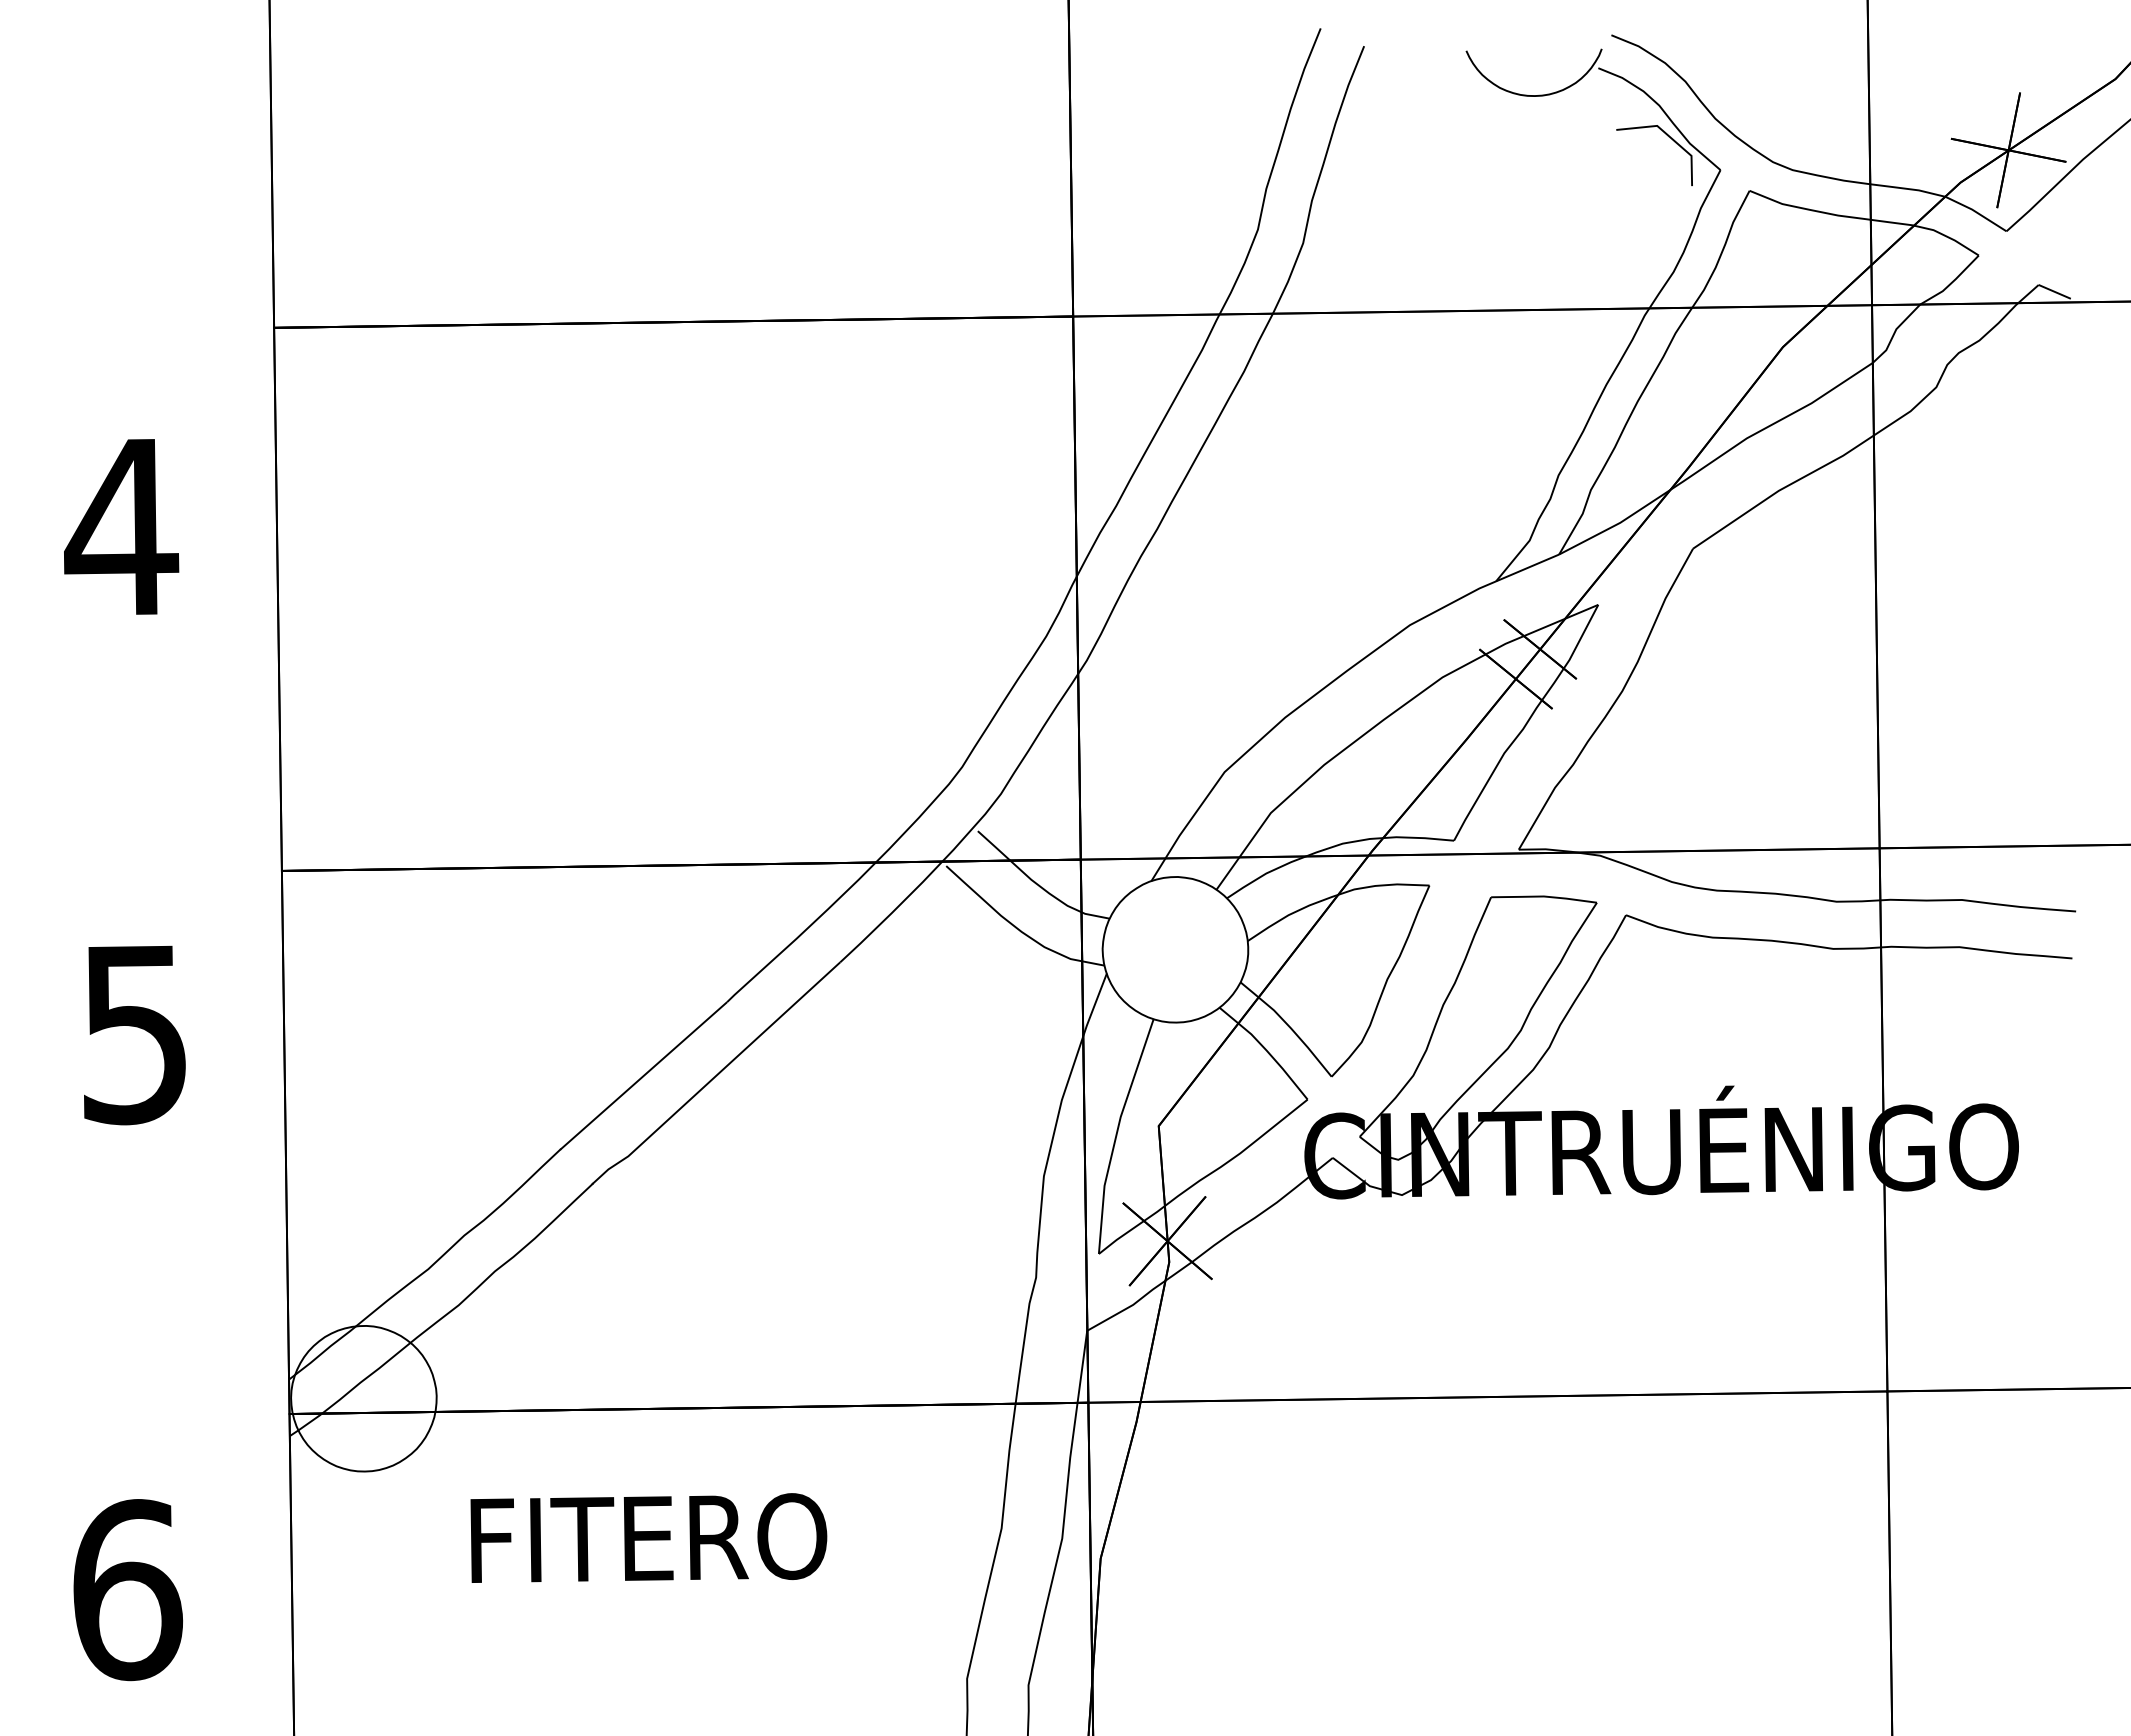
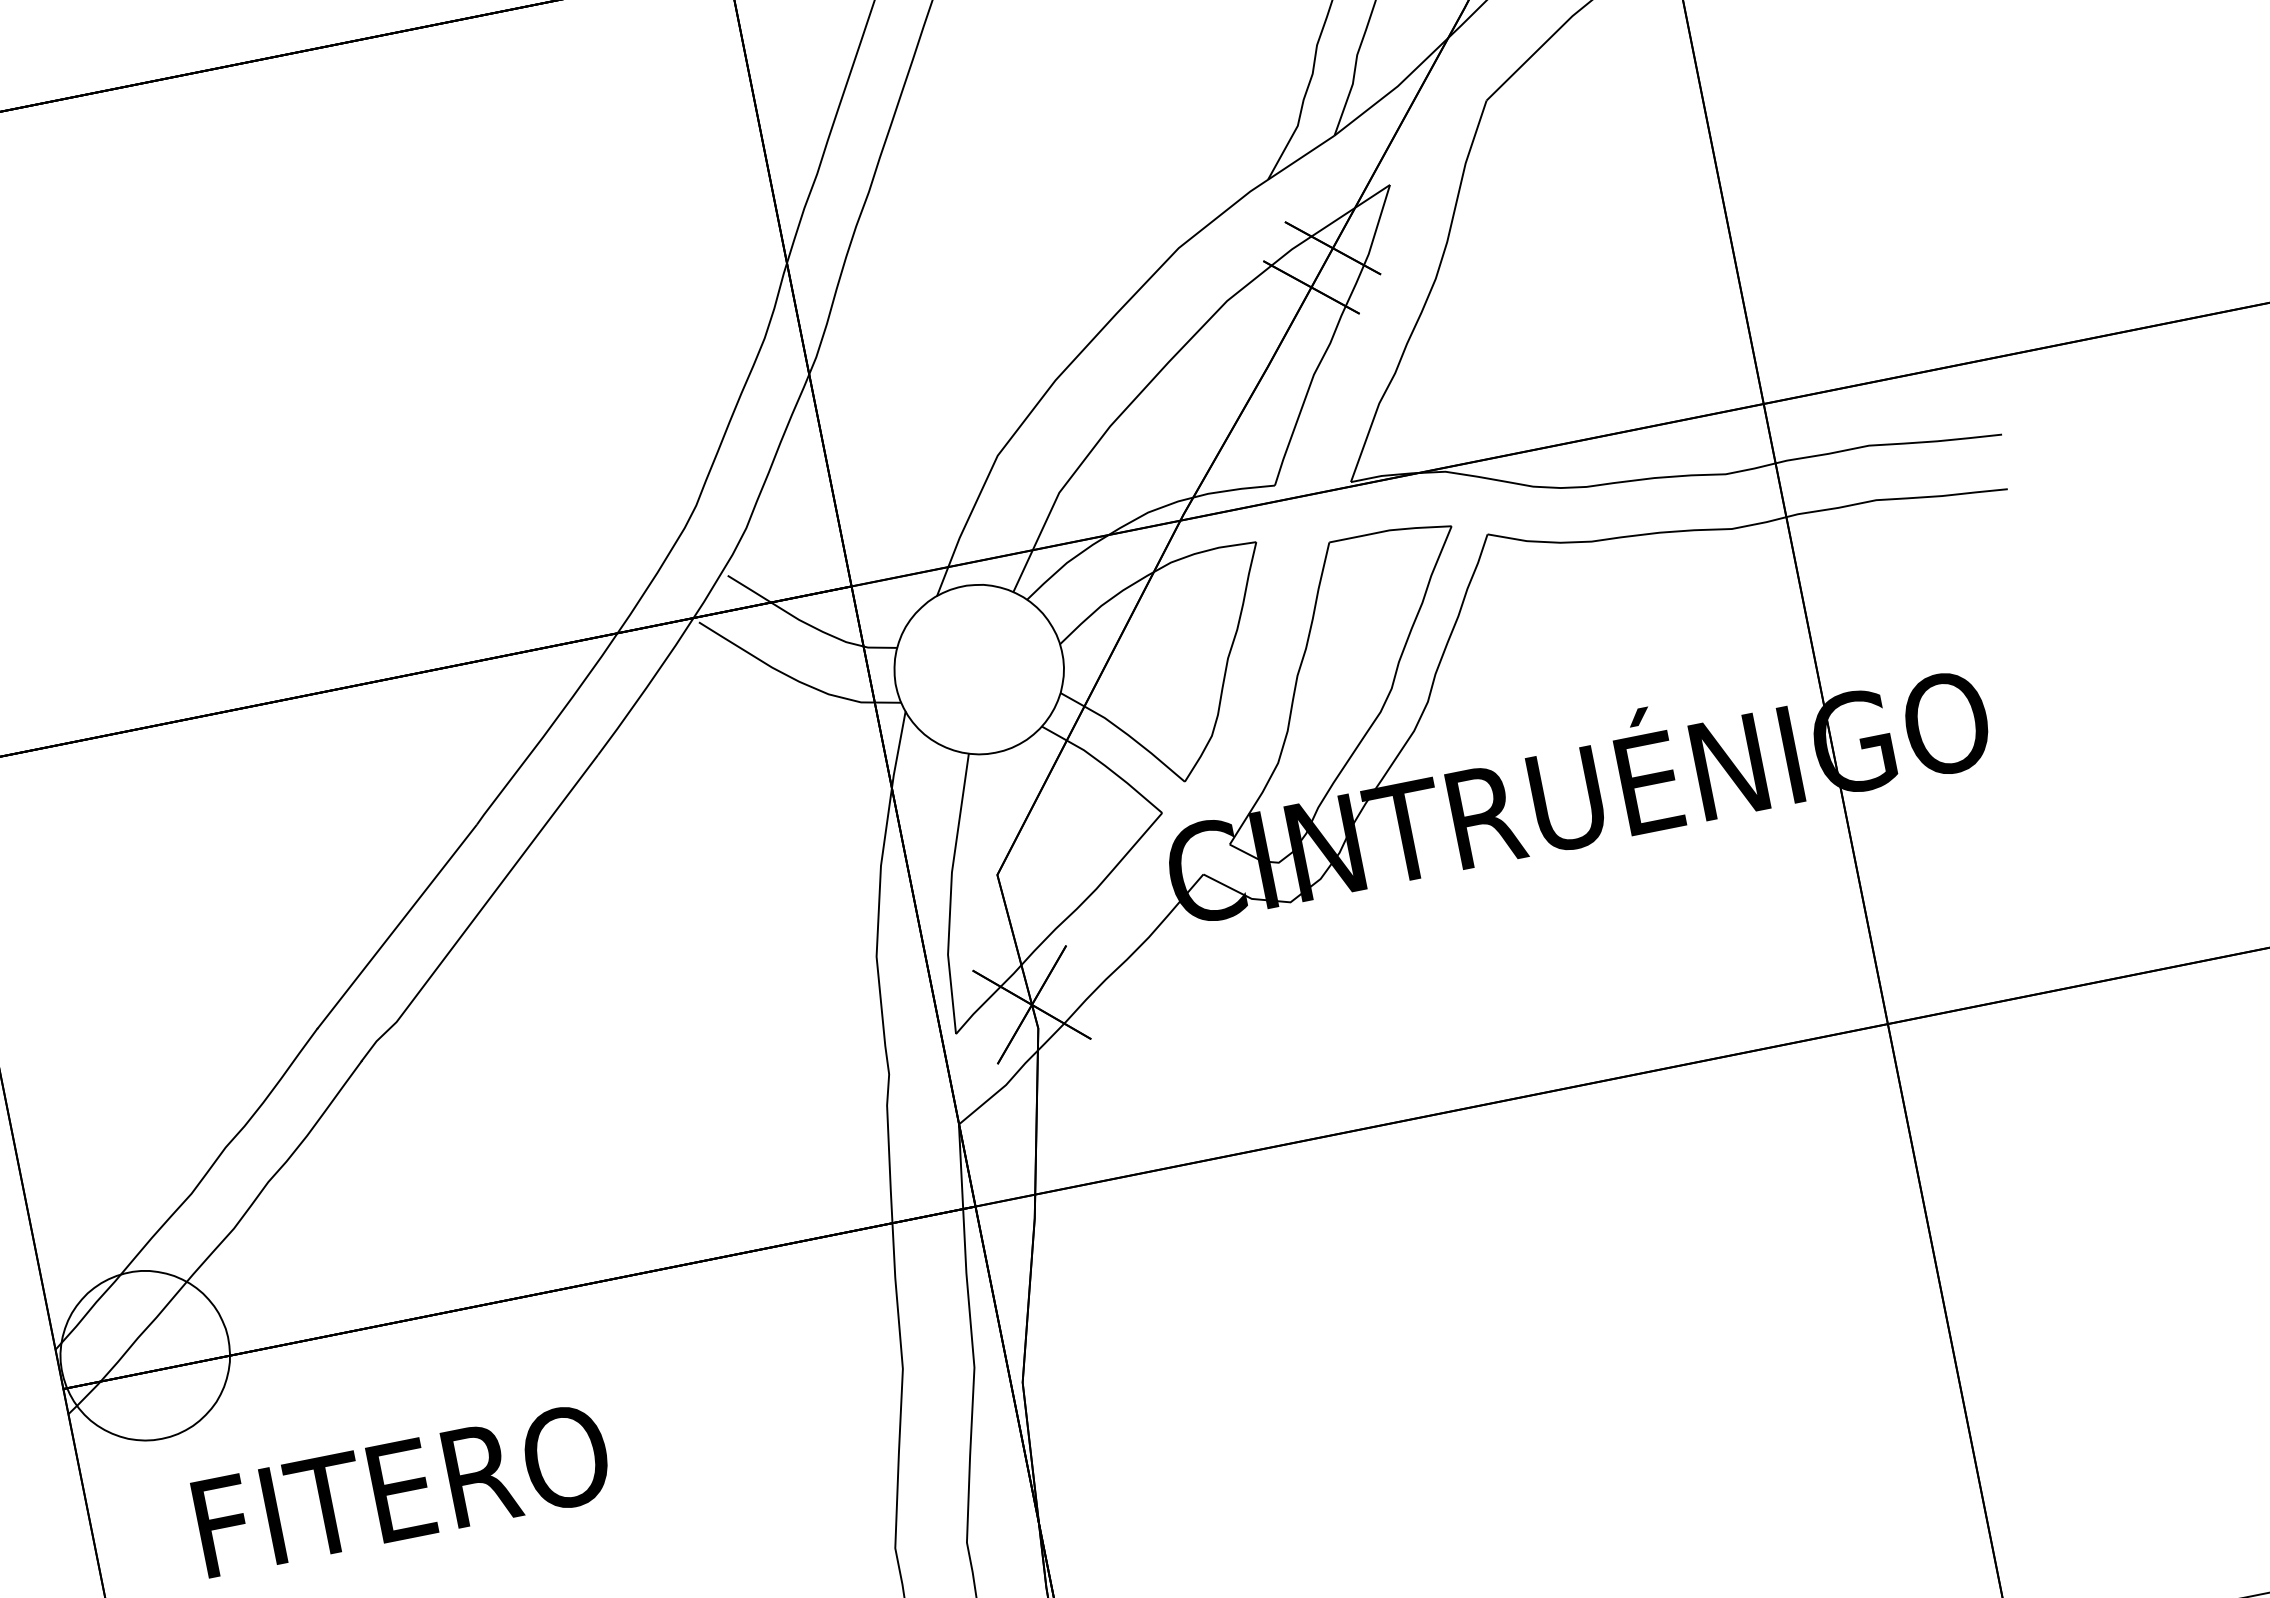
text: (648, 1537) -> (401, 1489), moved

